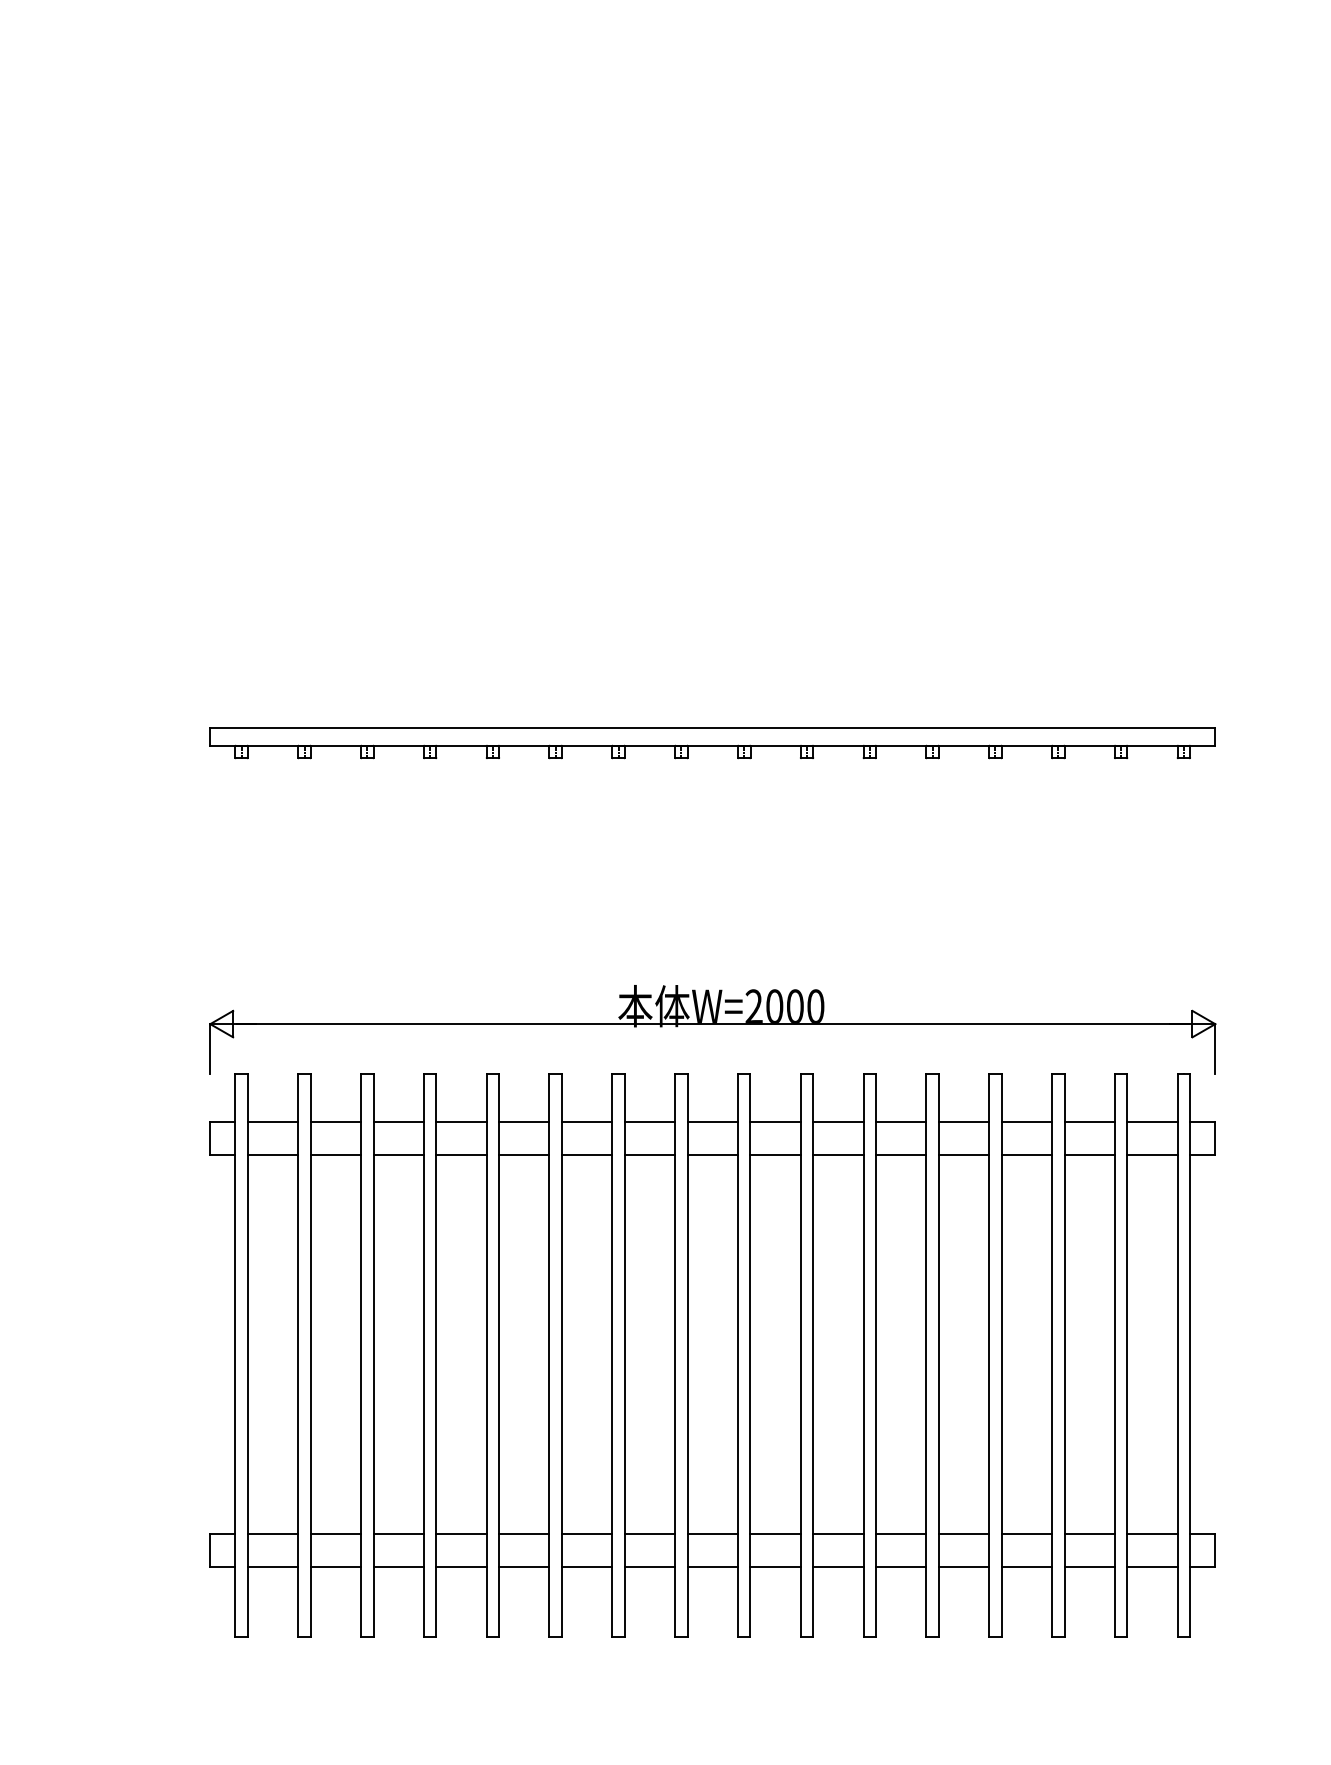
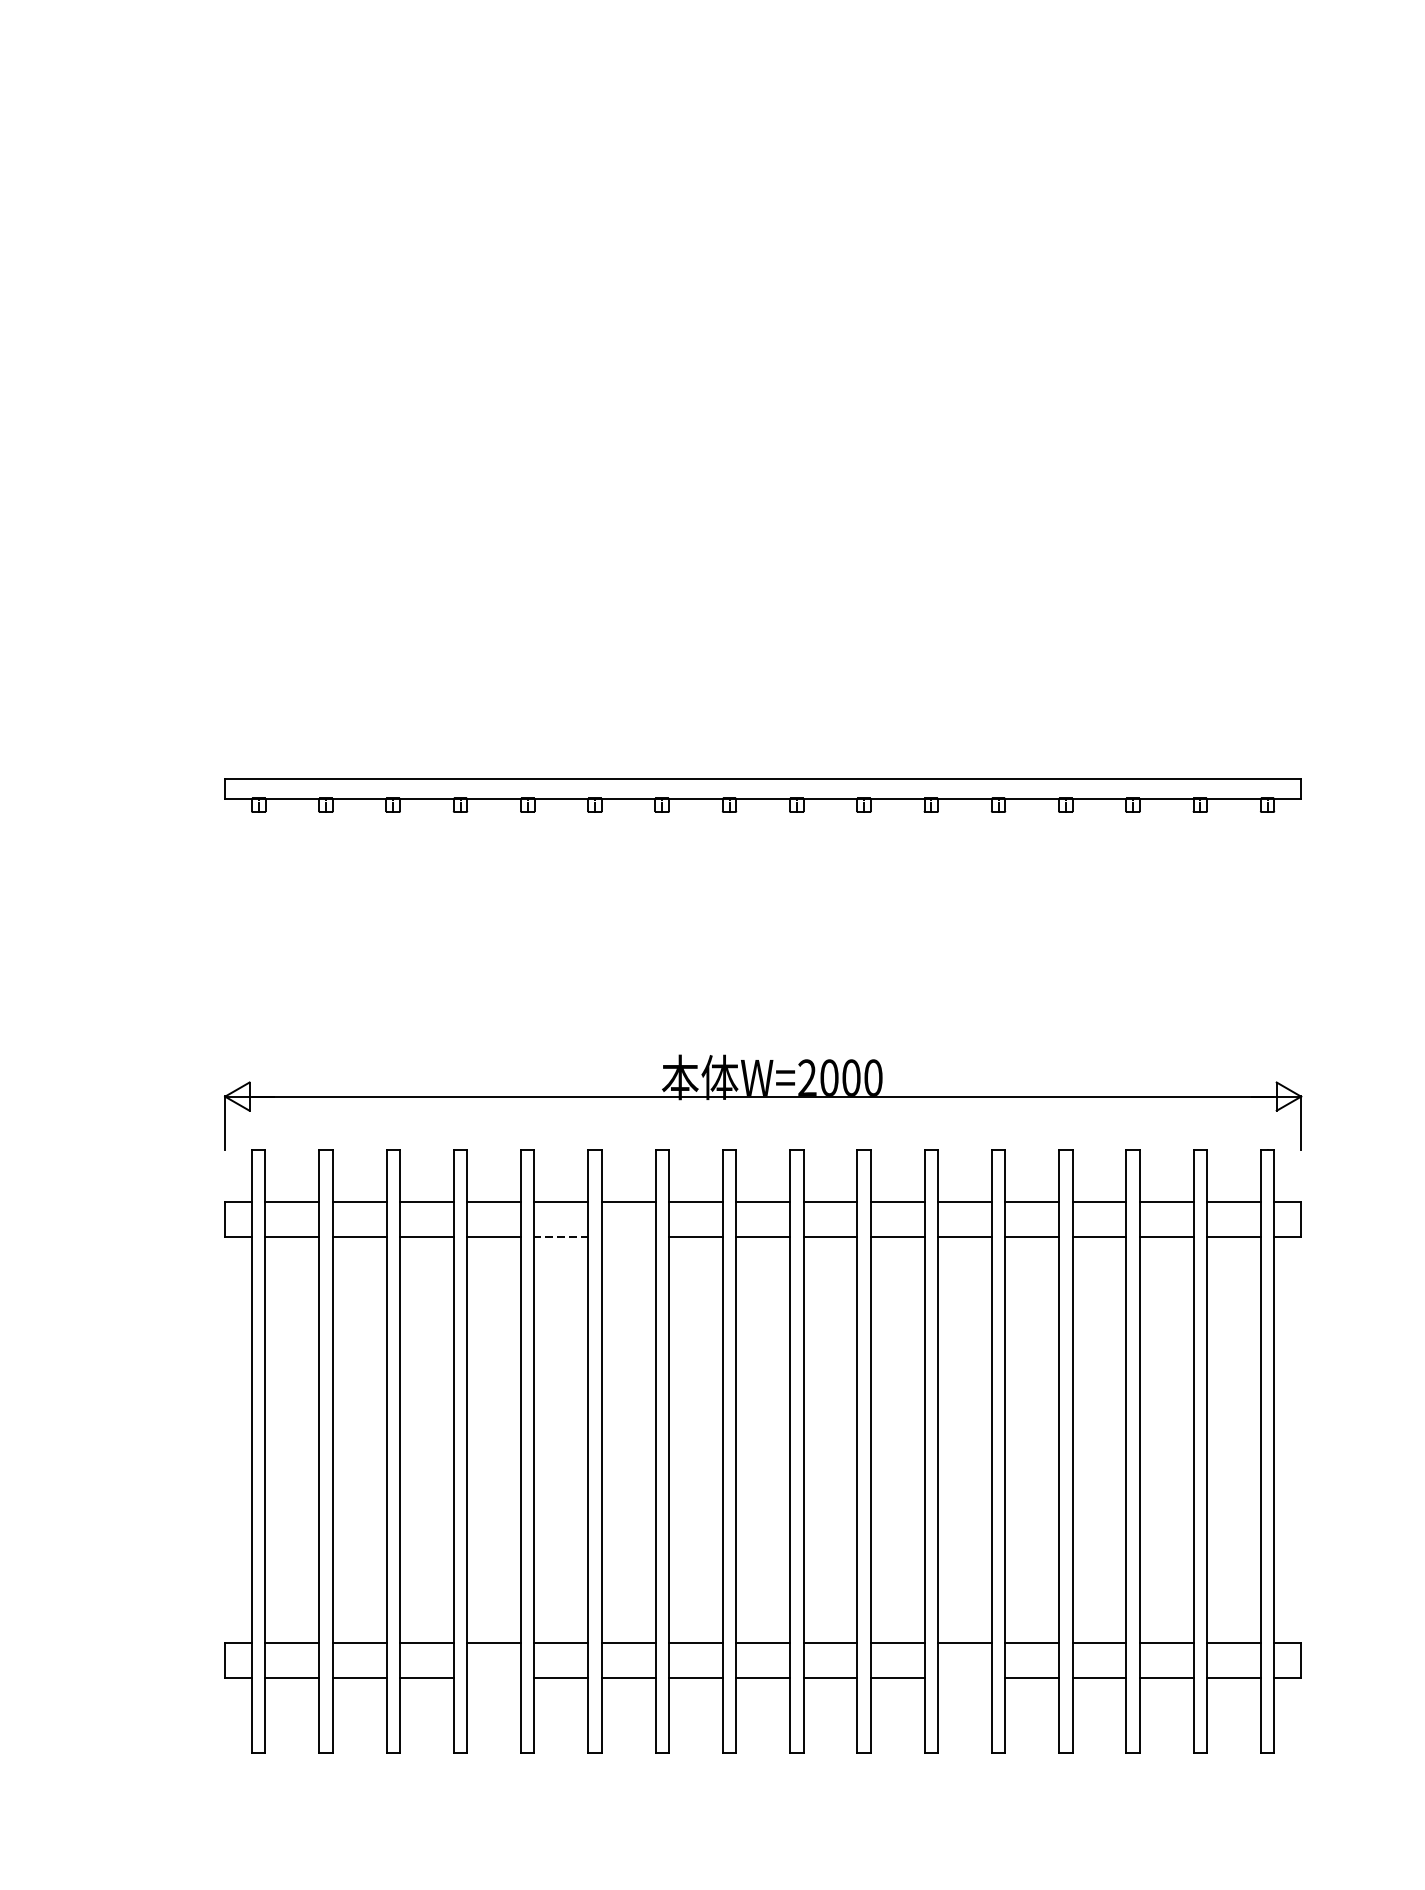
line: (523, 1154) -> (560, 1236), solid -> dashed
line: (587, 1154) -> (628, 1236), removed
line: (461, 1566) -> (494, 1677), removed
line: (901, 1566) -> (965, 1677), removed

